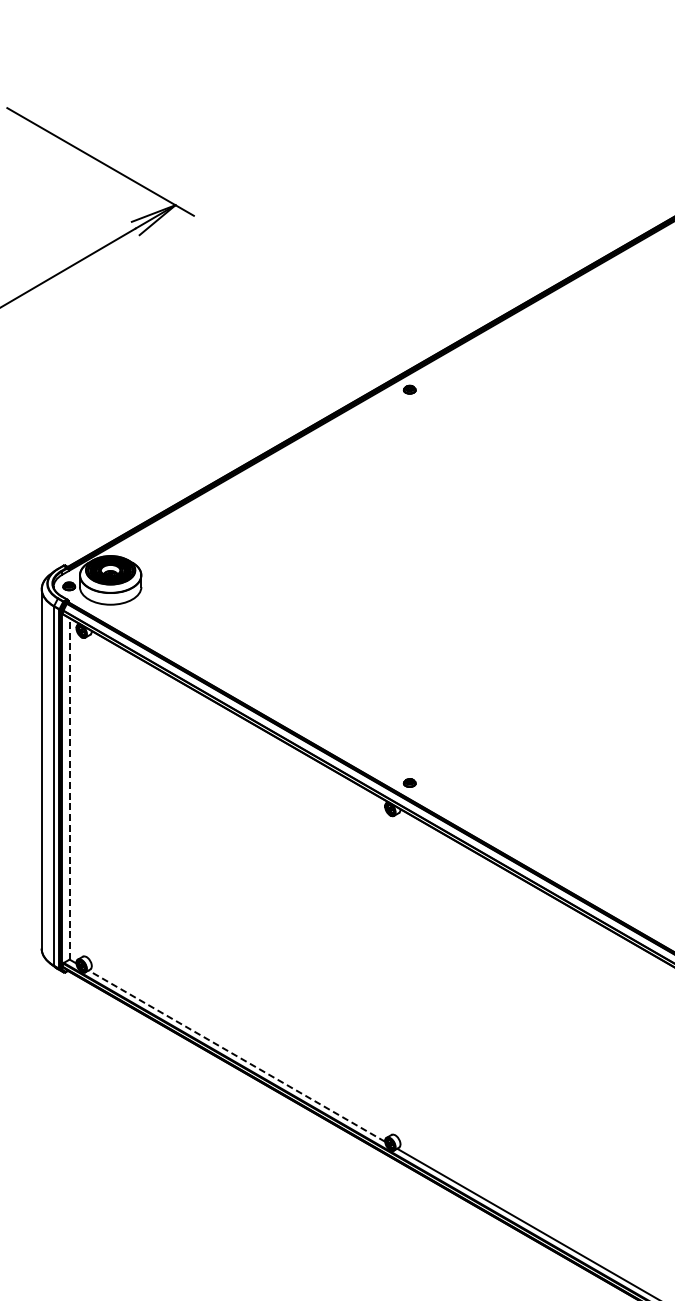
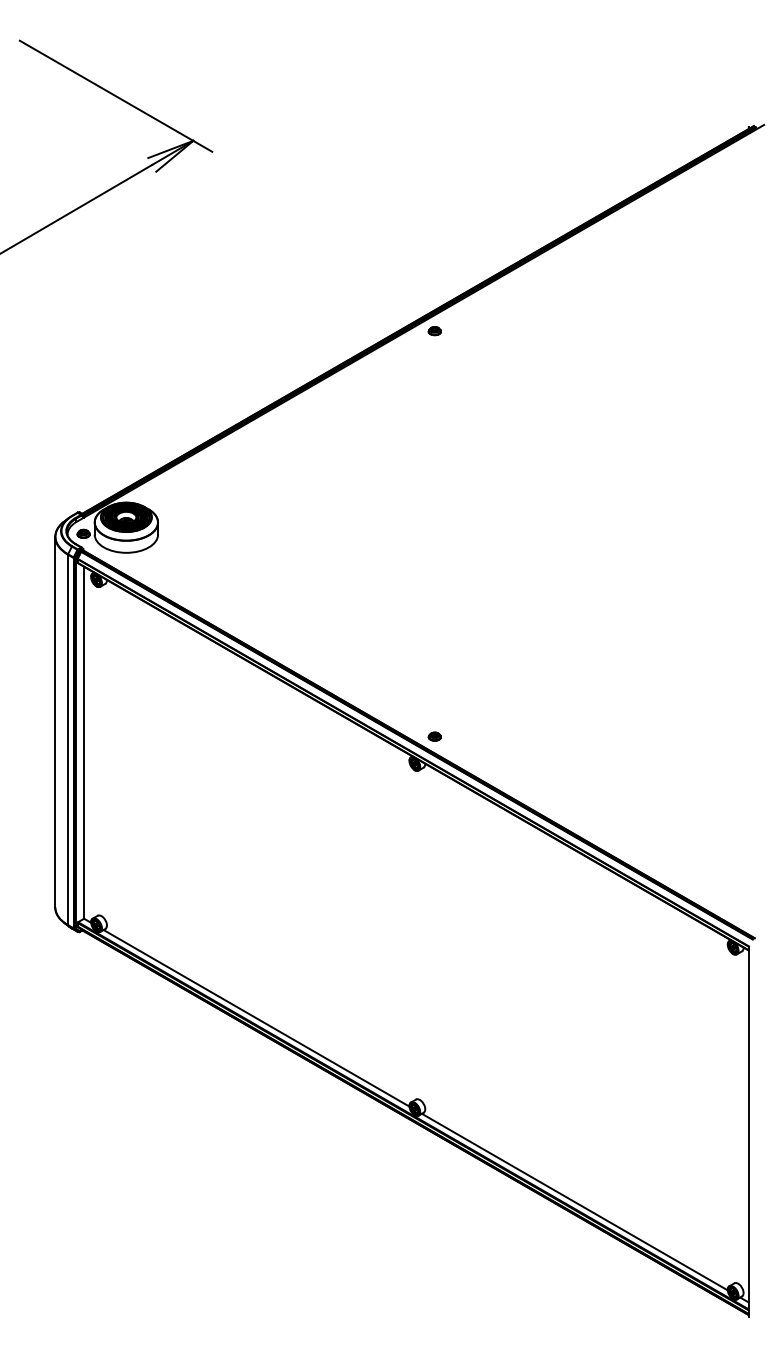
line: (70, 788) -> (84, 742), dashed -> solid
line: (236, 1056) -> (256, 1018), dashed -> solid

